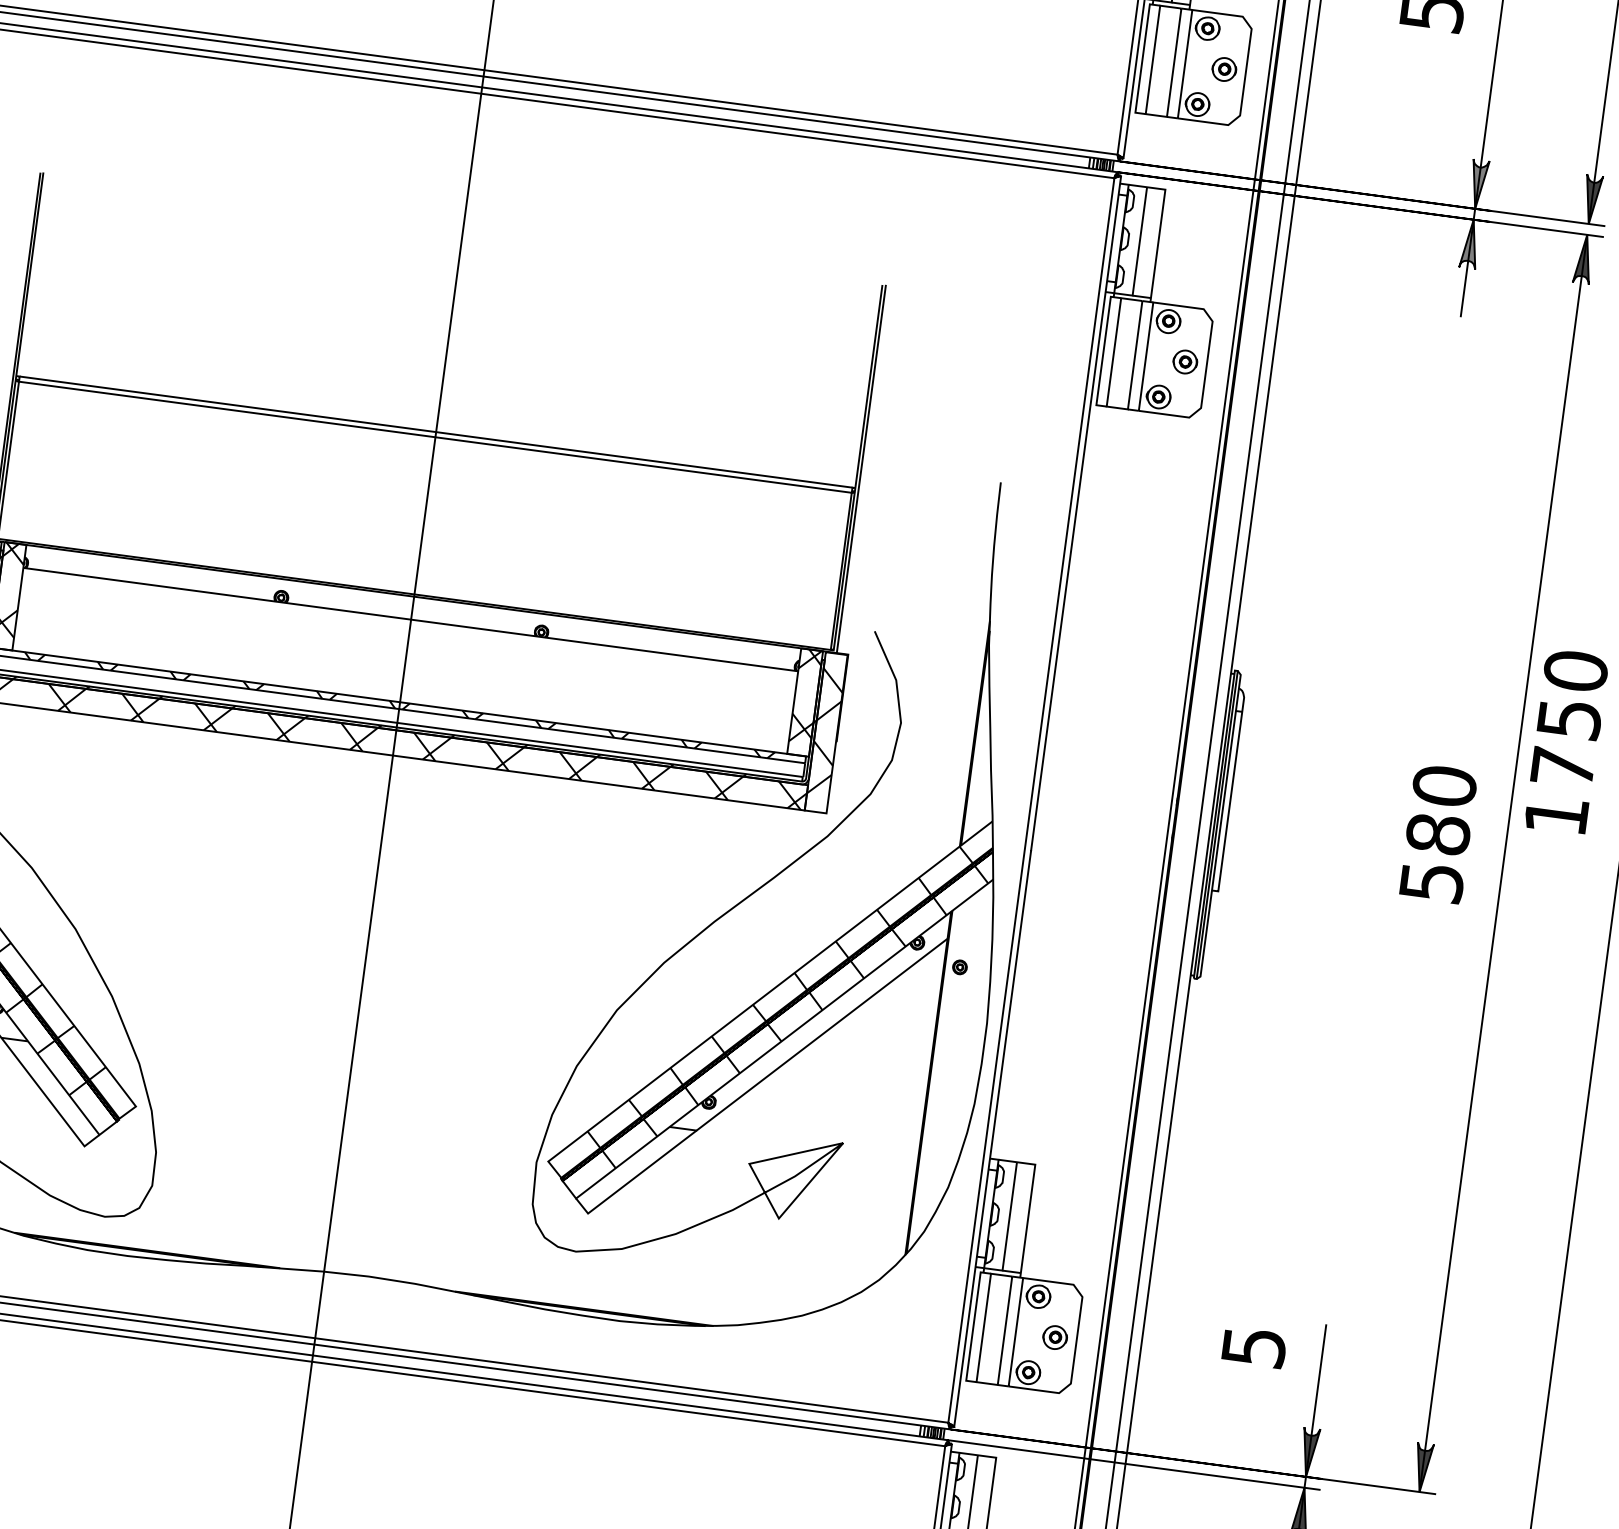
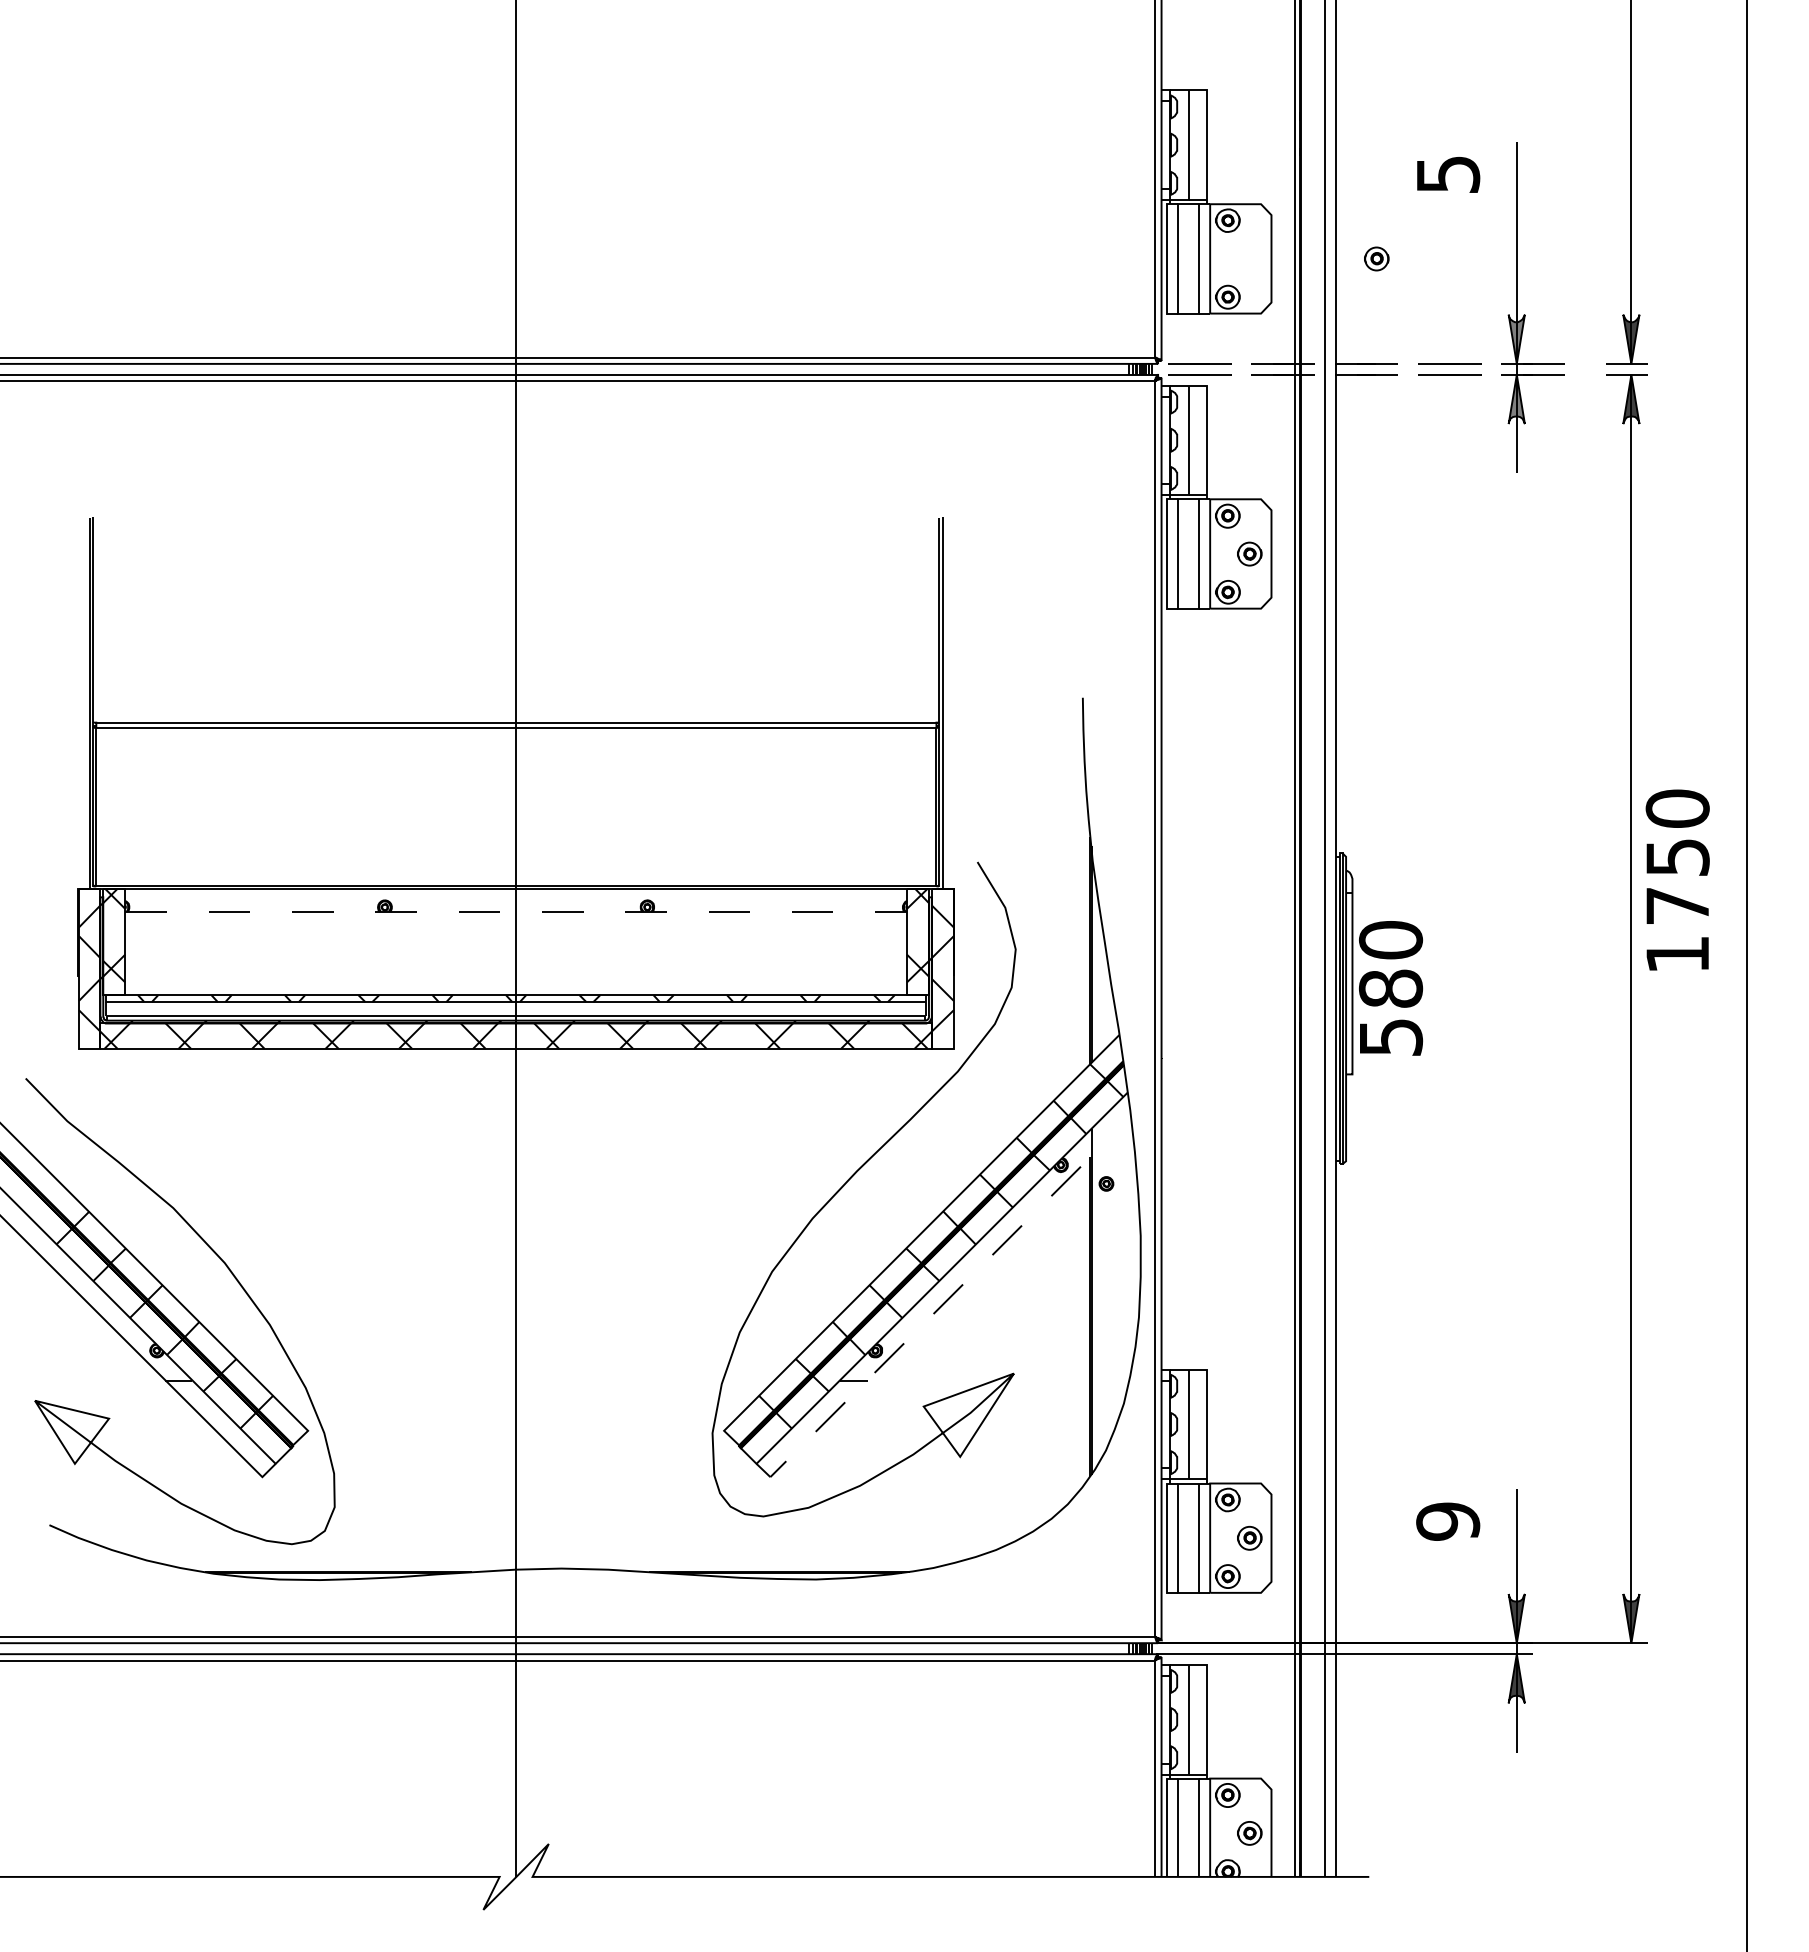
part: (1224, 69) -> (1376, 258), moved
line: (1175, 168) -> (1214, 363), solid -> dashed
line: (1174, 179) -> (1214, 374), solid -> dashed
line: (411, 619) -> (516, 911), solid -> dashed
text: (1438, 834) -> (1391, 988), moved
line: (771, 1072) -> (933, 1313), solid -> dashed
text: (1254, 1347) -> (1448, 1521), 5 -> 9

